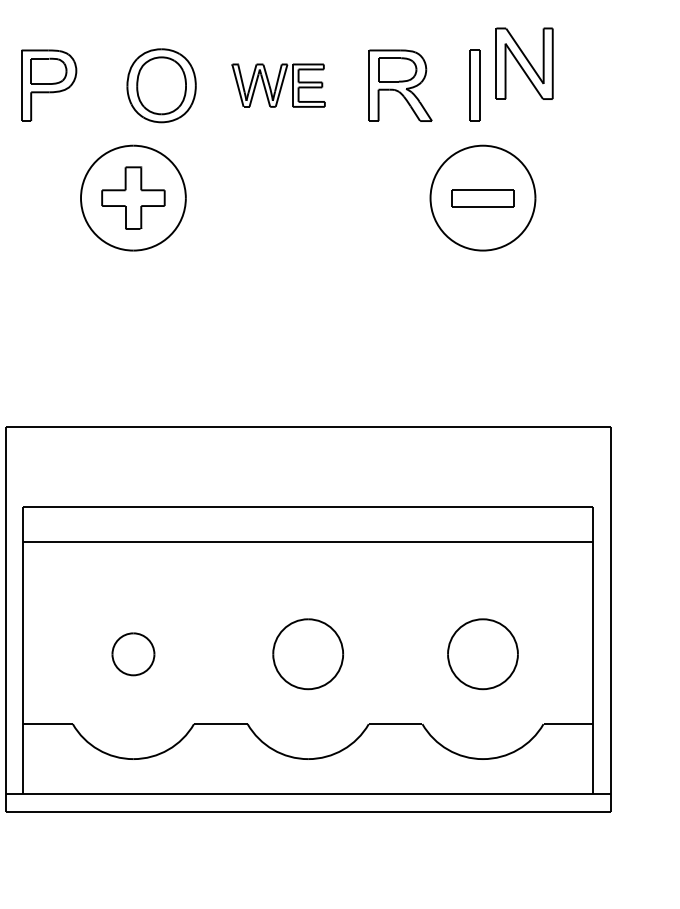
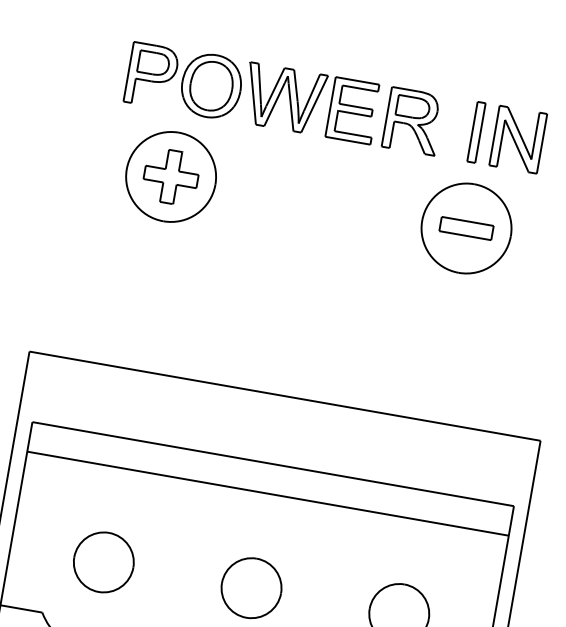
part: (524, 63) -> (518, 139), moved
part: (49, 85) -> (152, 75), moved
part: (278, 85) -> (310, 103), size x1.67
part: (133, 654) -> (103, 562), size x1.67

